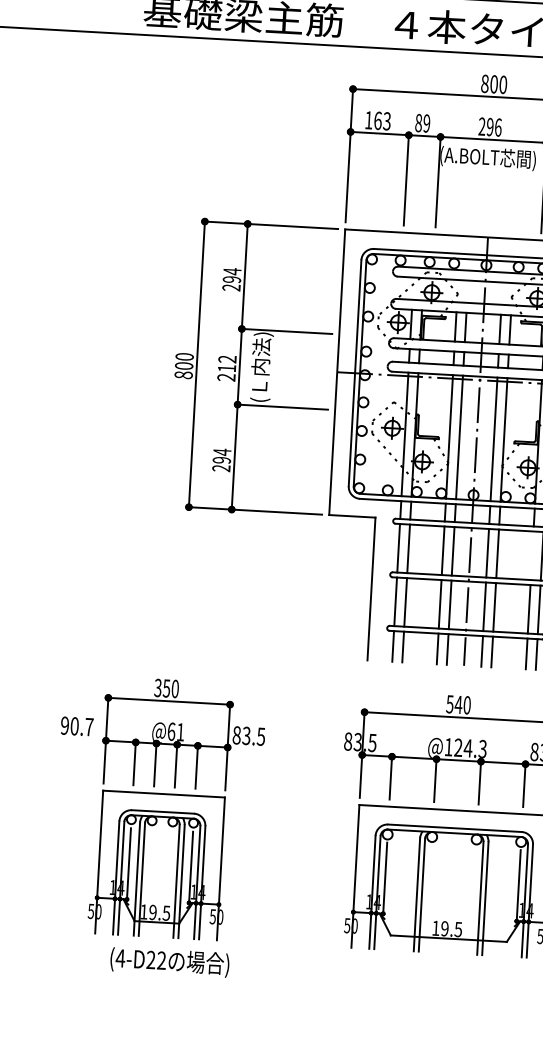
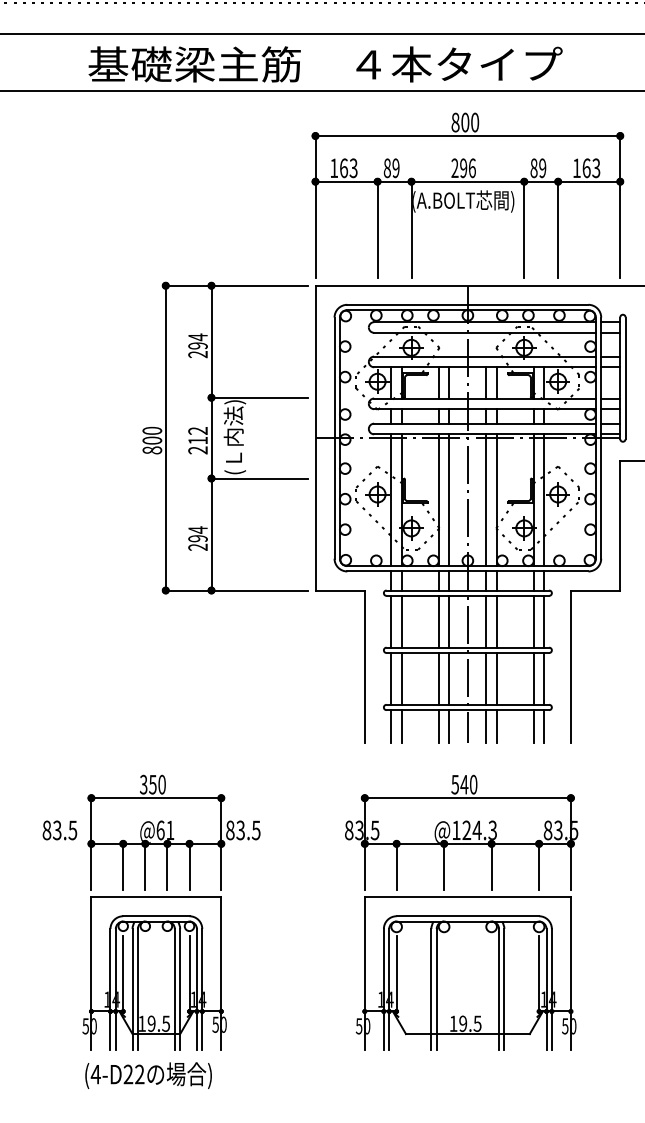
line: (531, 555) -> (533, 621), added
text: (76, 726) -> (59, 830), 90.7 -> 83.5
text: (169, 962) -> (148, 1075), moved

